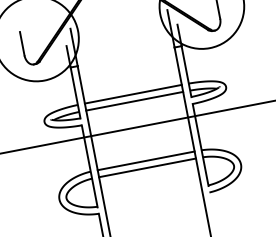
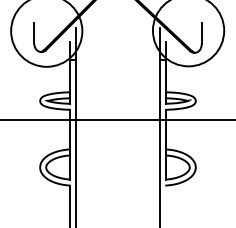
line: (132, 94) -> (117, 92), removed
line: (134, 101) -> (117, 98), removed
line: (145, 161) -> (117, 149), removed
line: (146, 168) -> (117, 155), removed

